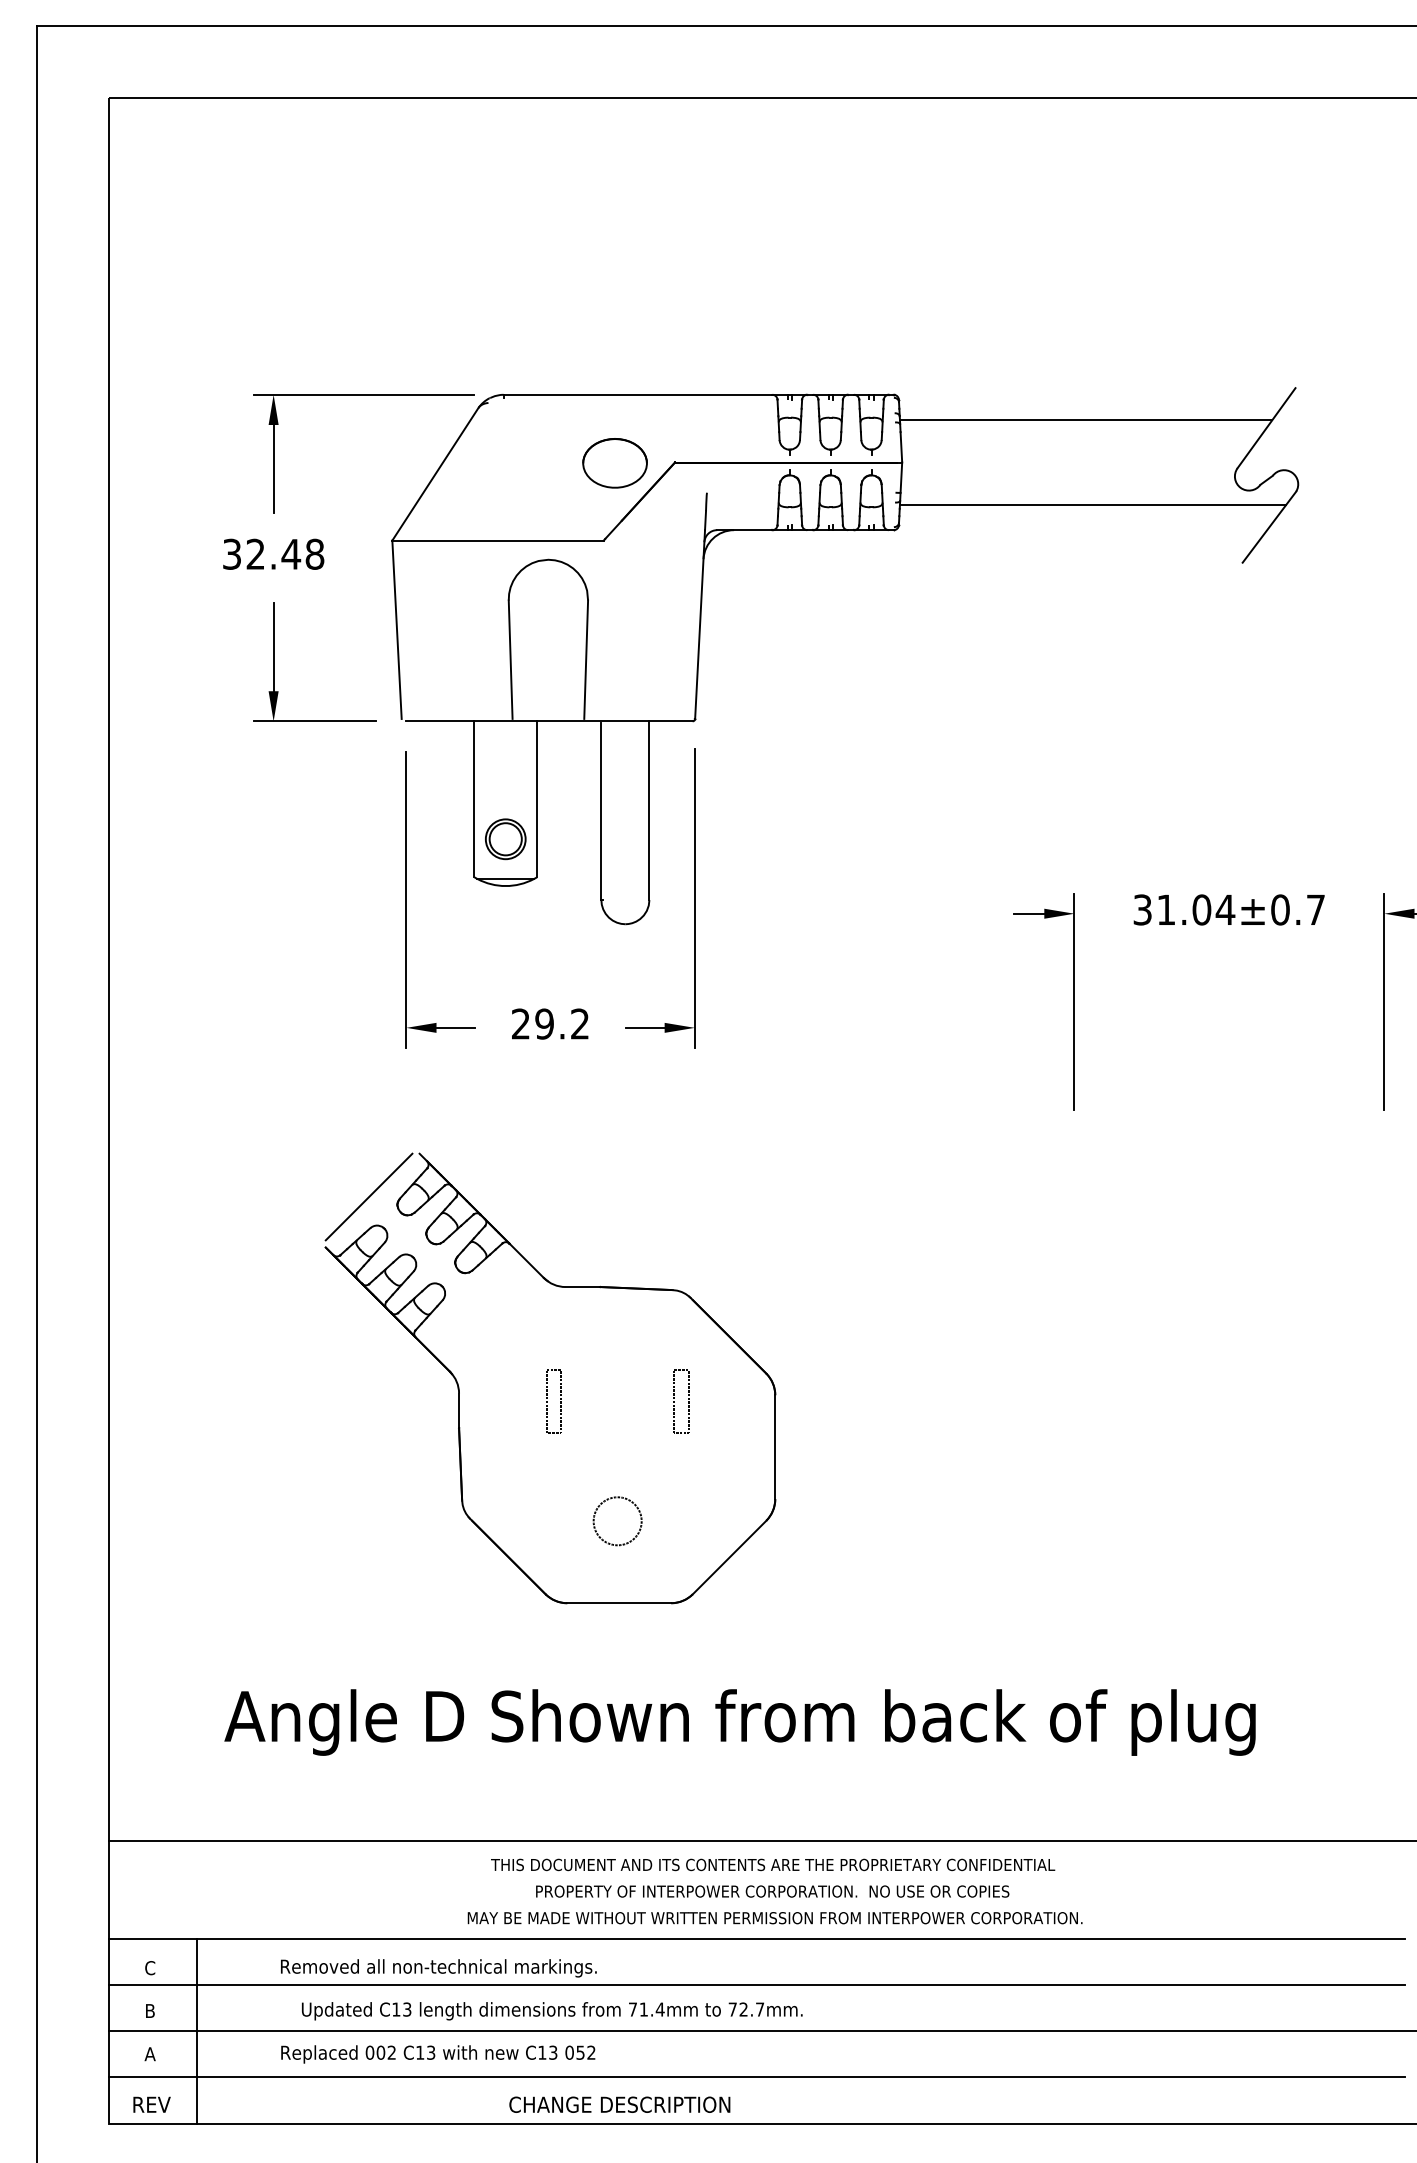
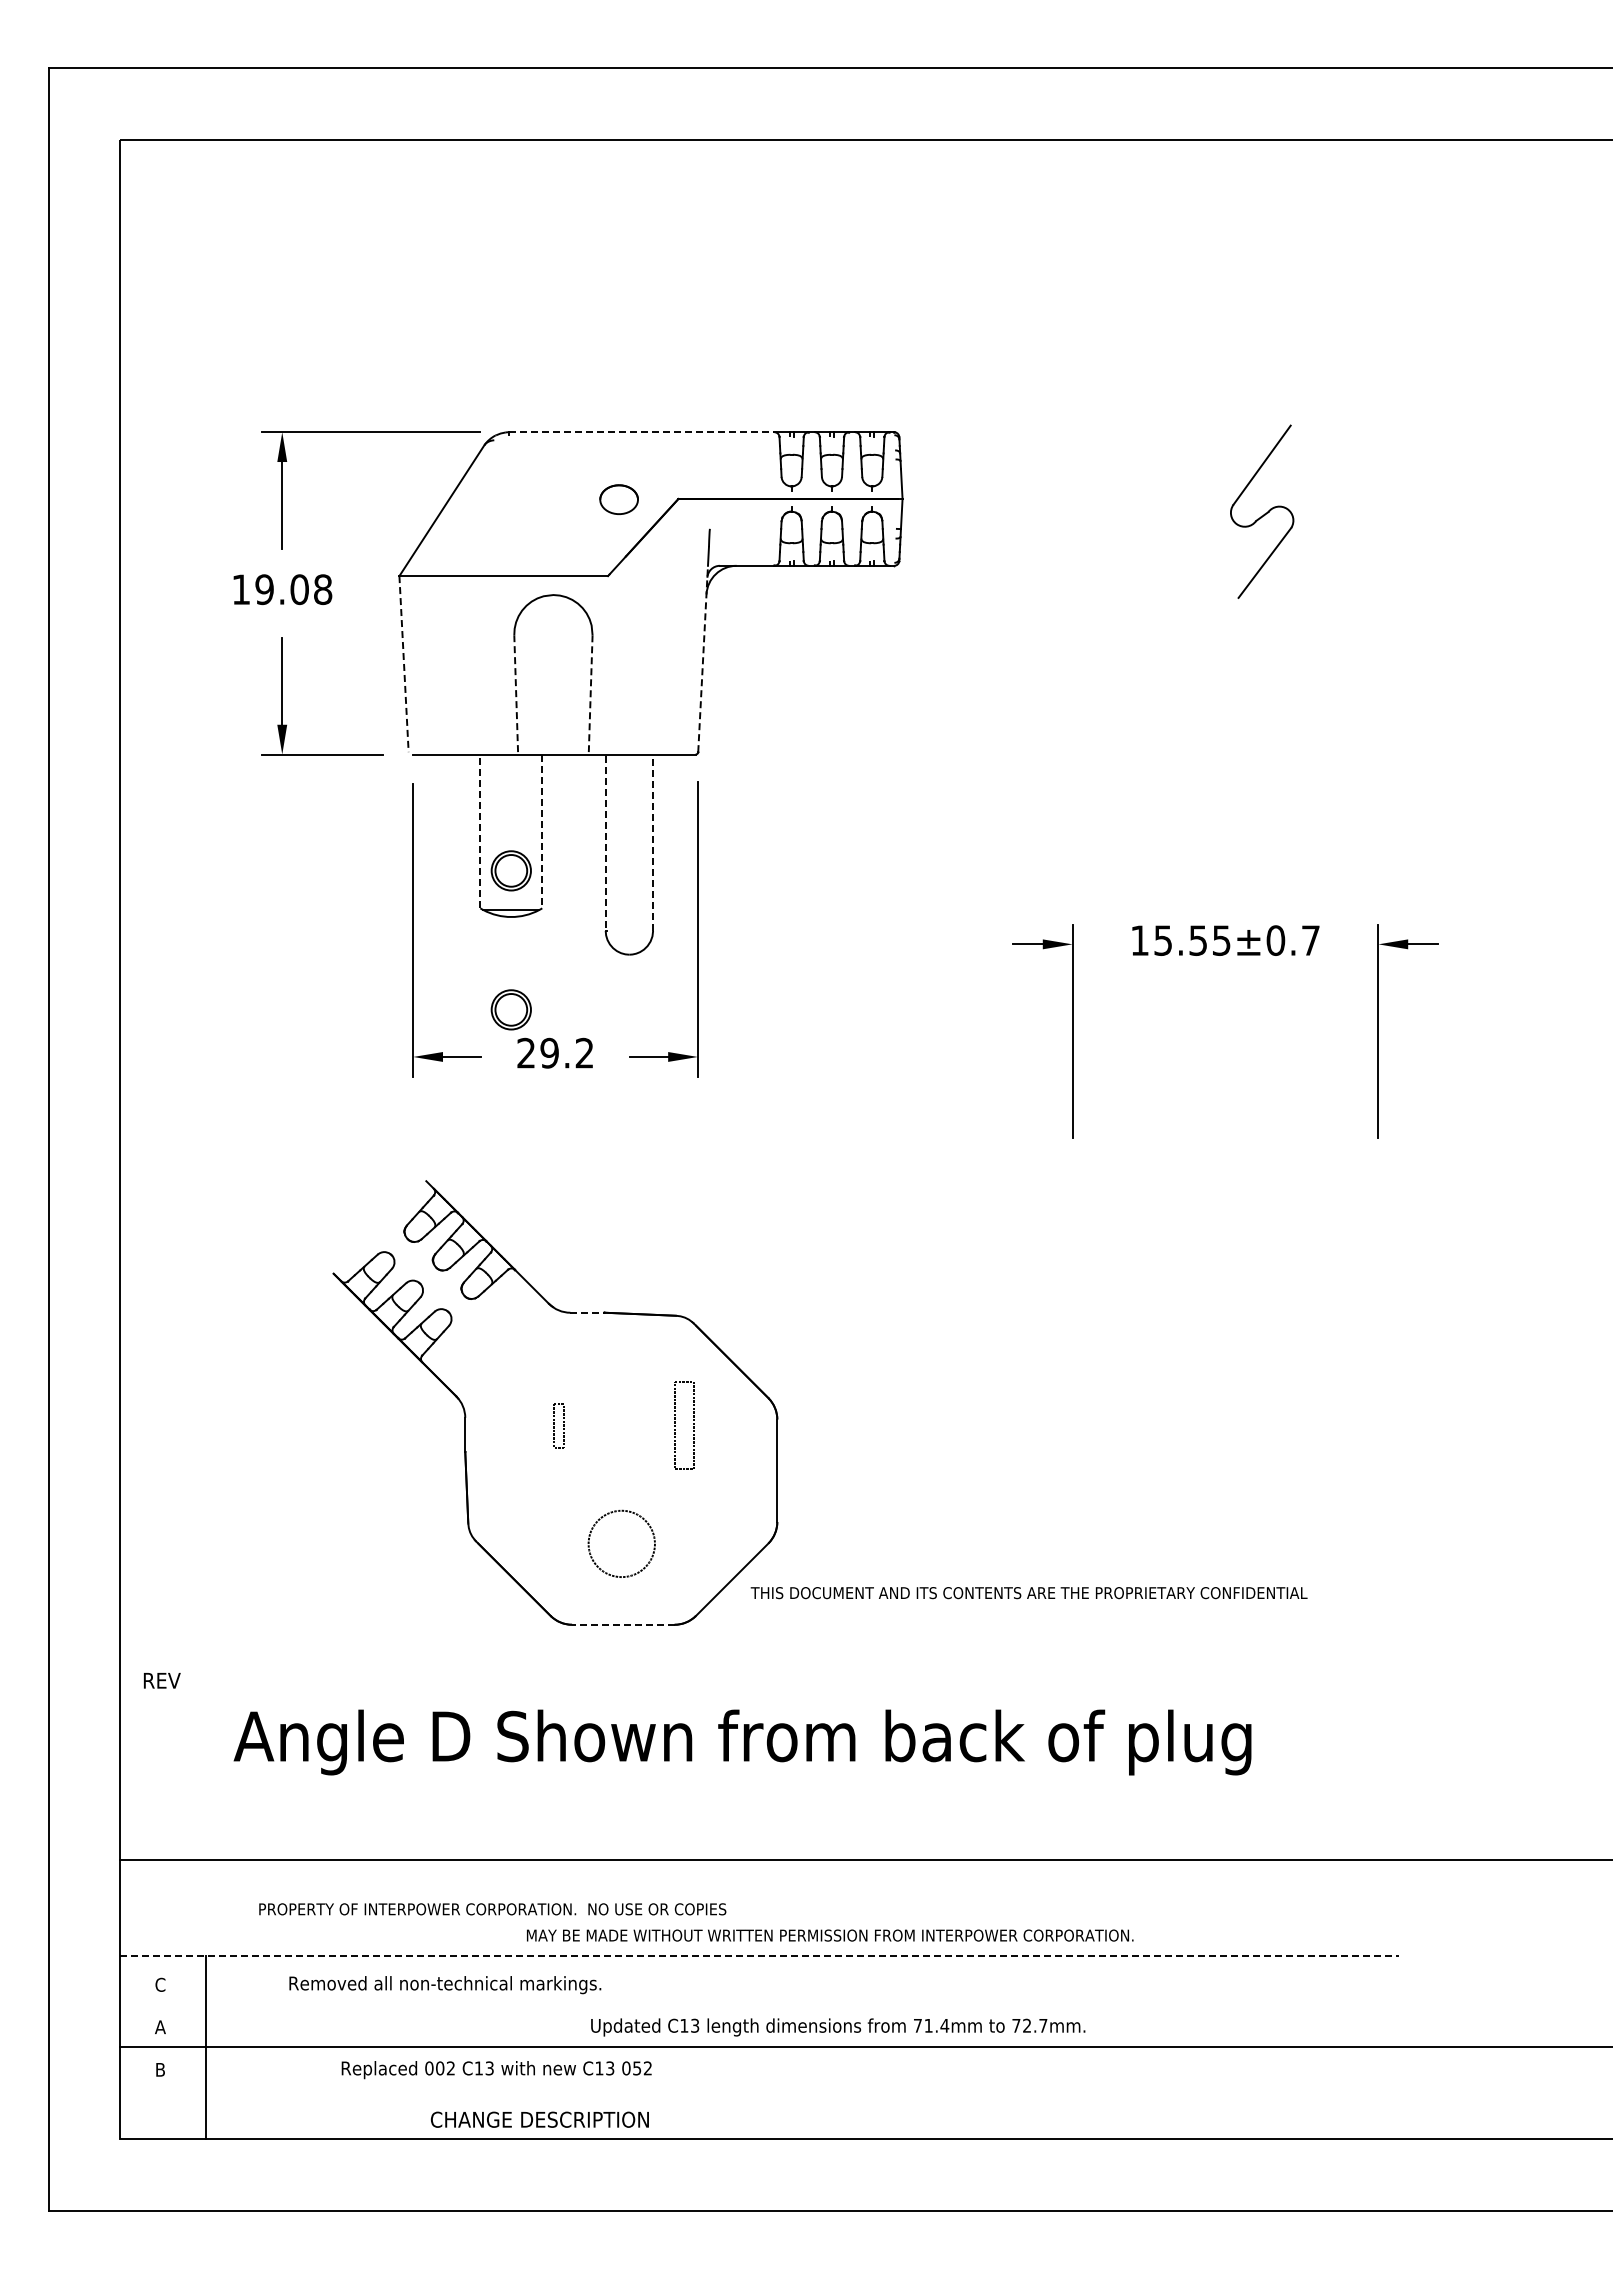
line: (637, 395) -> (641, 432), solid -> dashed
line: (1085, 420) -> (1083, 457), removed
part: (614, 462) -> (618, 499), size x0.6
line: (1092, 504) -> (1090, 540), removed
text: (261, 554) -> (270, 589), 32.48 -> 19.08
line: (700, 624) -> (703, 658), solid -> dashed
line: (397, 630) -> (404, 664), solid -> dashed
line: (510, 659) -> (516, 693), solid -> dashed
line: (585, 660) -> (590, 694), solid -> dashed
line: (474, 799) -> (480, 831), solid -> dashed
line: (537, 799) -> (542, 831), solid -> dashed
line: (649, 810) -> (653, 842), solid -> dashed
line: (601, 811) -> (605, 843), solid -> dashed
text: (1184, 909) -> (1181, 940), 31.04±0.7 -> 15.55±0.7
part: (504, 979) -> (510, 1009), added
line: (369, 1196) -> (376, 1223), removed
line: (583, 1286) -> (588, 1312), solid -> dashed
part: (553, 1401) -> (558, 1425), size x0.7
part: (681, 1401) -> (684, 1425), size x1.4
circle: (617, 1520) -> (621, 1543), size x1.4
line: (618, 1602) -> (622, 1624), solid -> dashed
text: (772, 1865) -> (1028, 1593), moved
text: (772, 1891) -> (492, 1909), moved
text: (775, 1918) -> (830, 1935), moved
line: (757, 1939) -> (759, 1956), solid -> dashed
line: (757, 1984) -> (759, 2001), removed
text: (150, 2011) -> (160, 2027), B -> A
text: (552, 2011) -> (838, 2027), moved
text: (150, 2053) -> (160, 2069), A -> B
text: (438, 2054) -> (496, 2070), moved
line: (757, 2076) -> (759, 2091), removed
text: (152, 2104) -> (162, 1680), moved
text: (619, 2104) -> (539, 2119), moved

